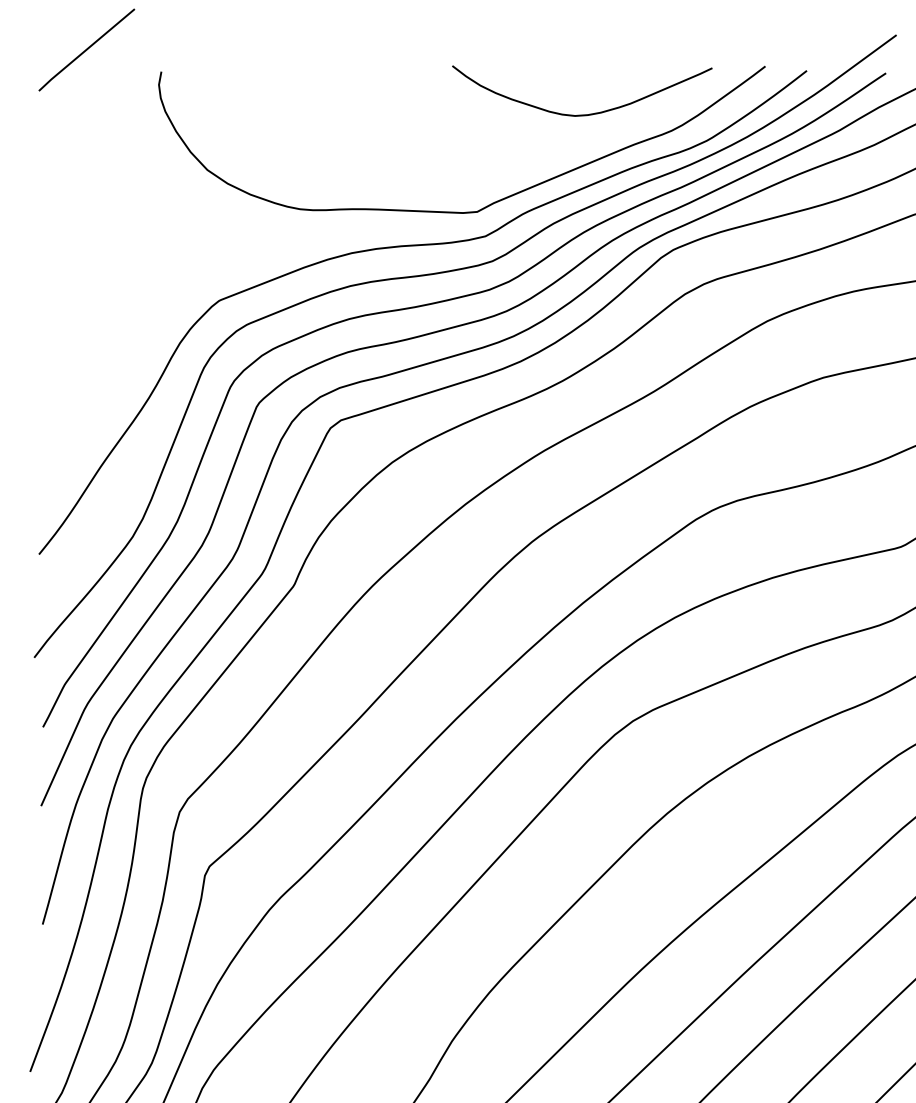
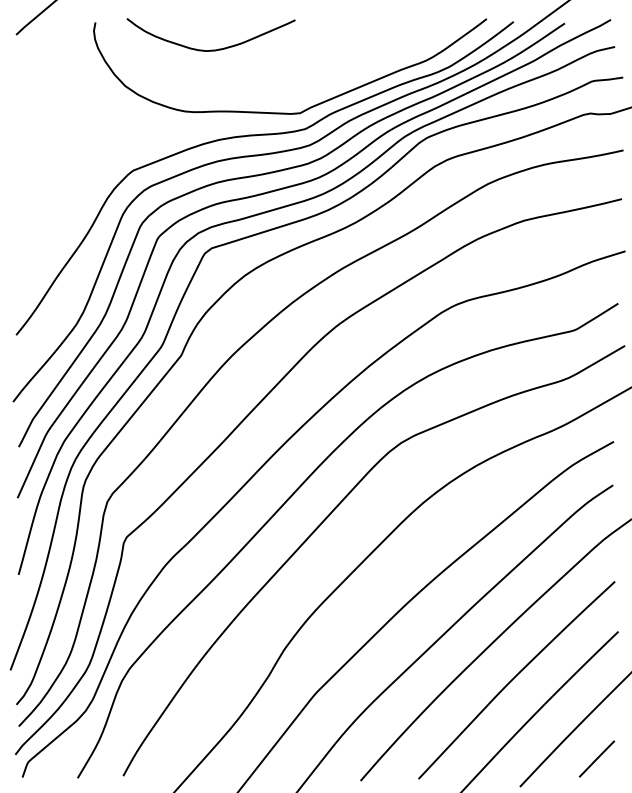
curve: (581, 113) -> (210, 49), moved

